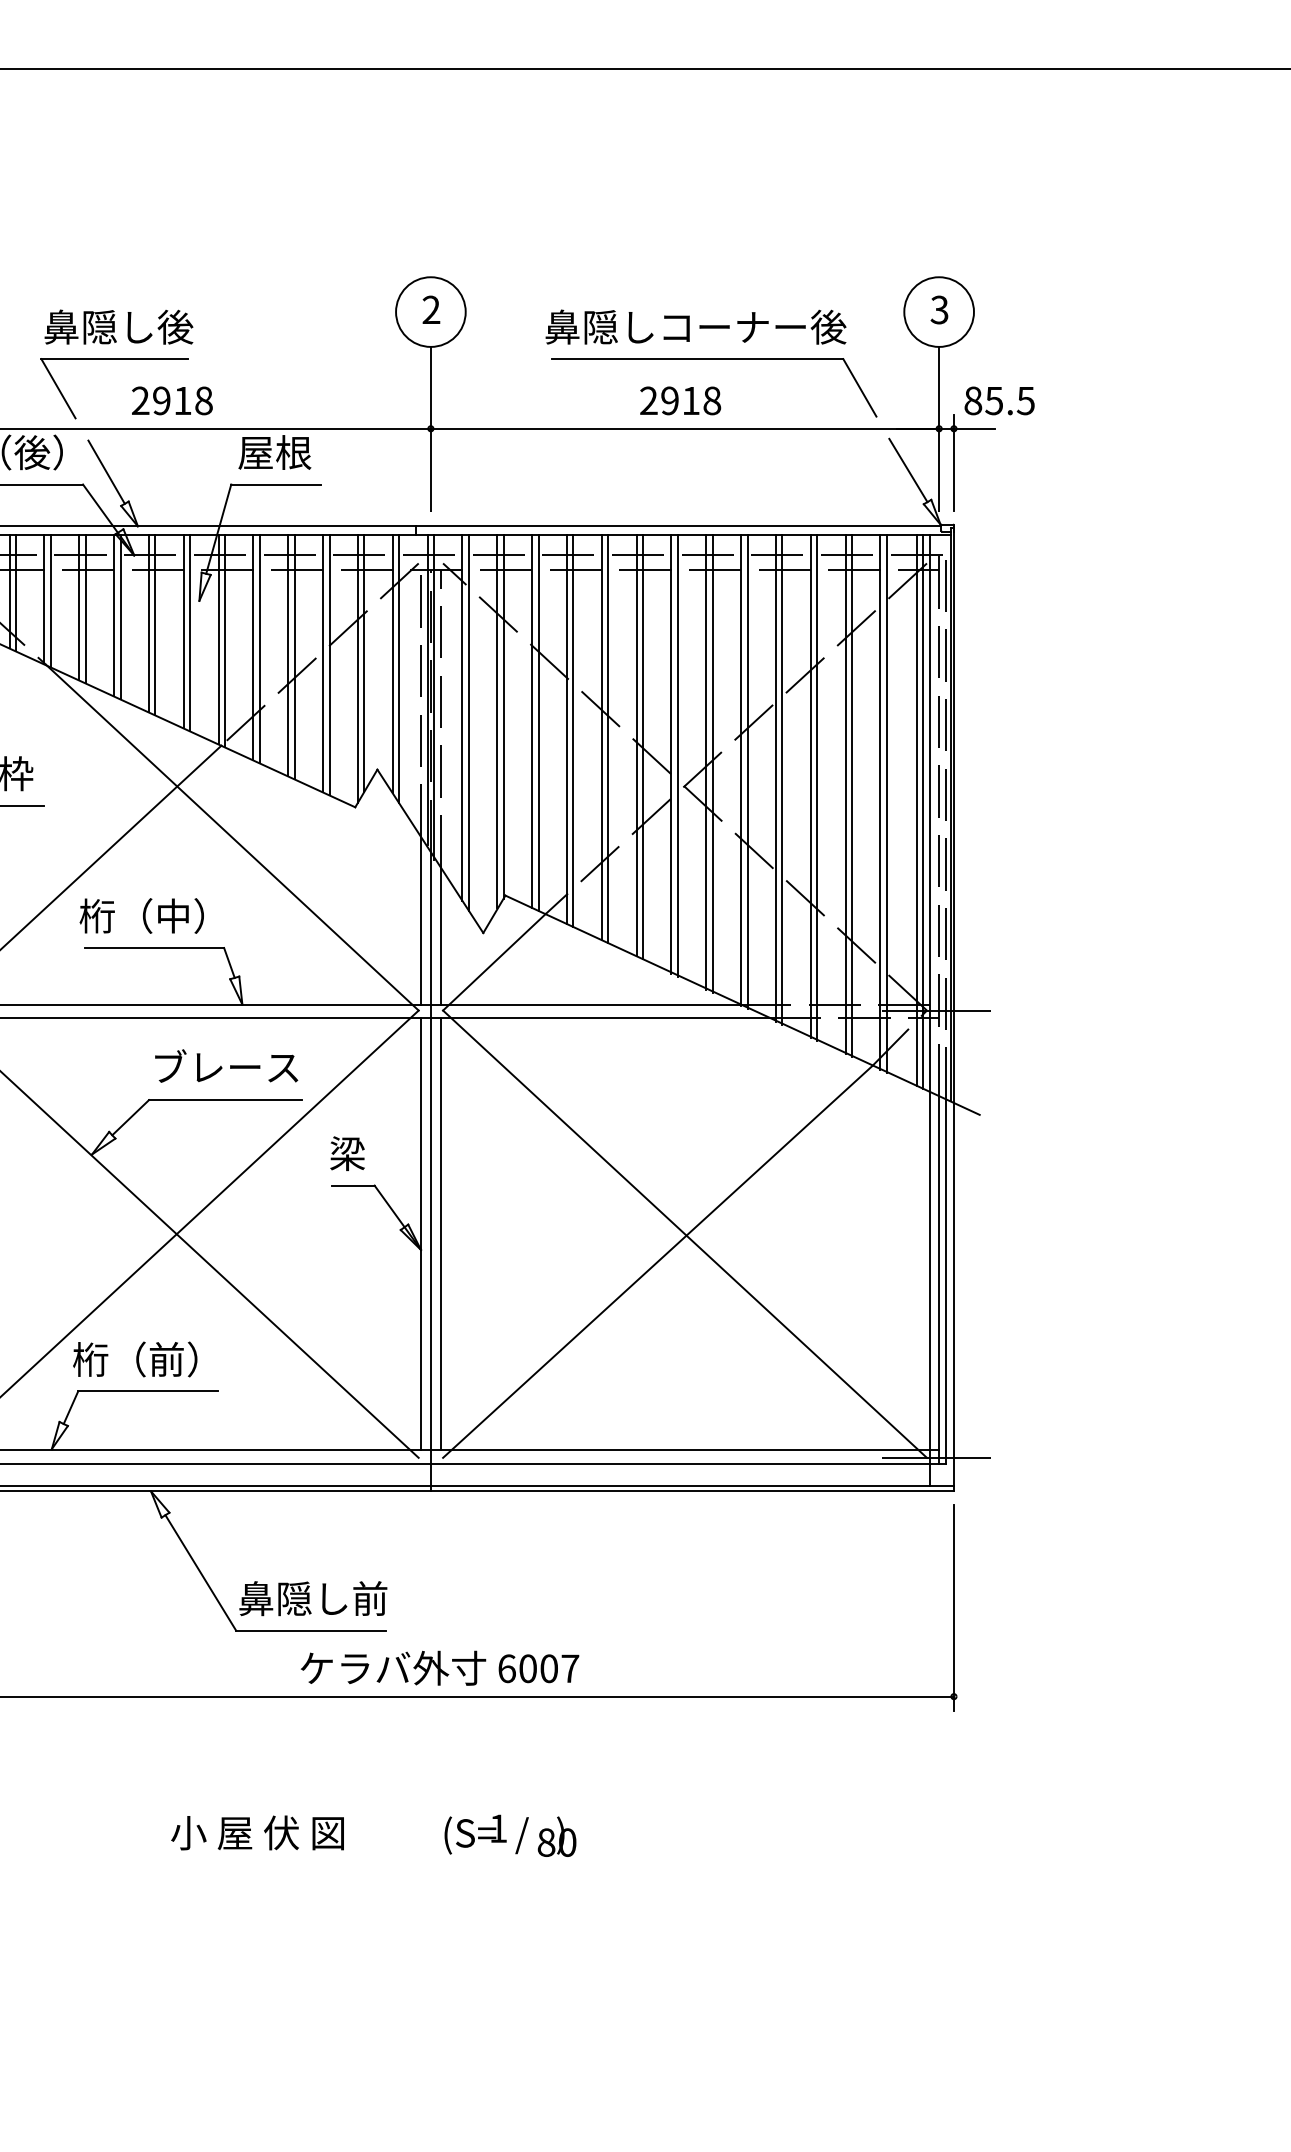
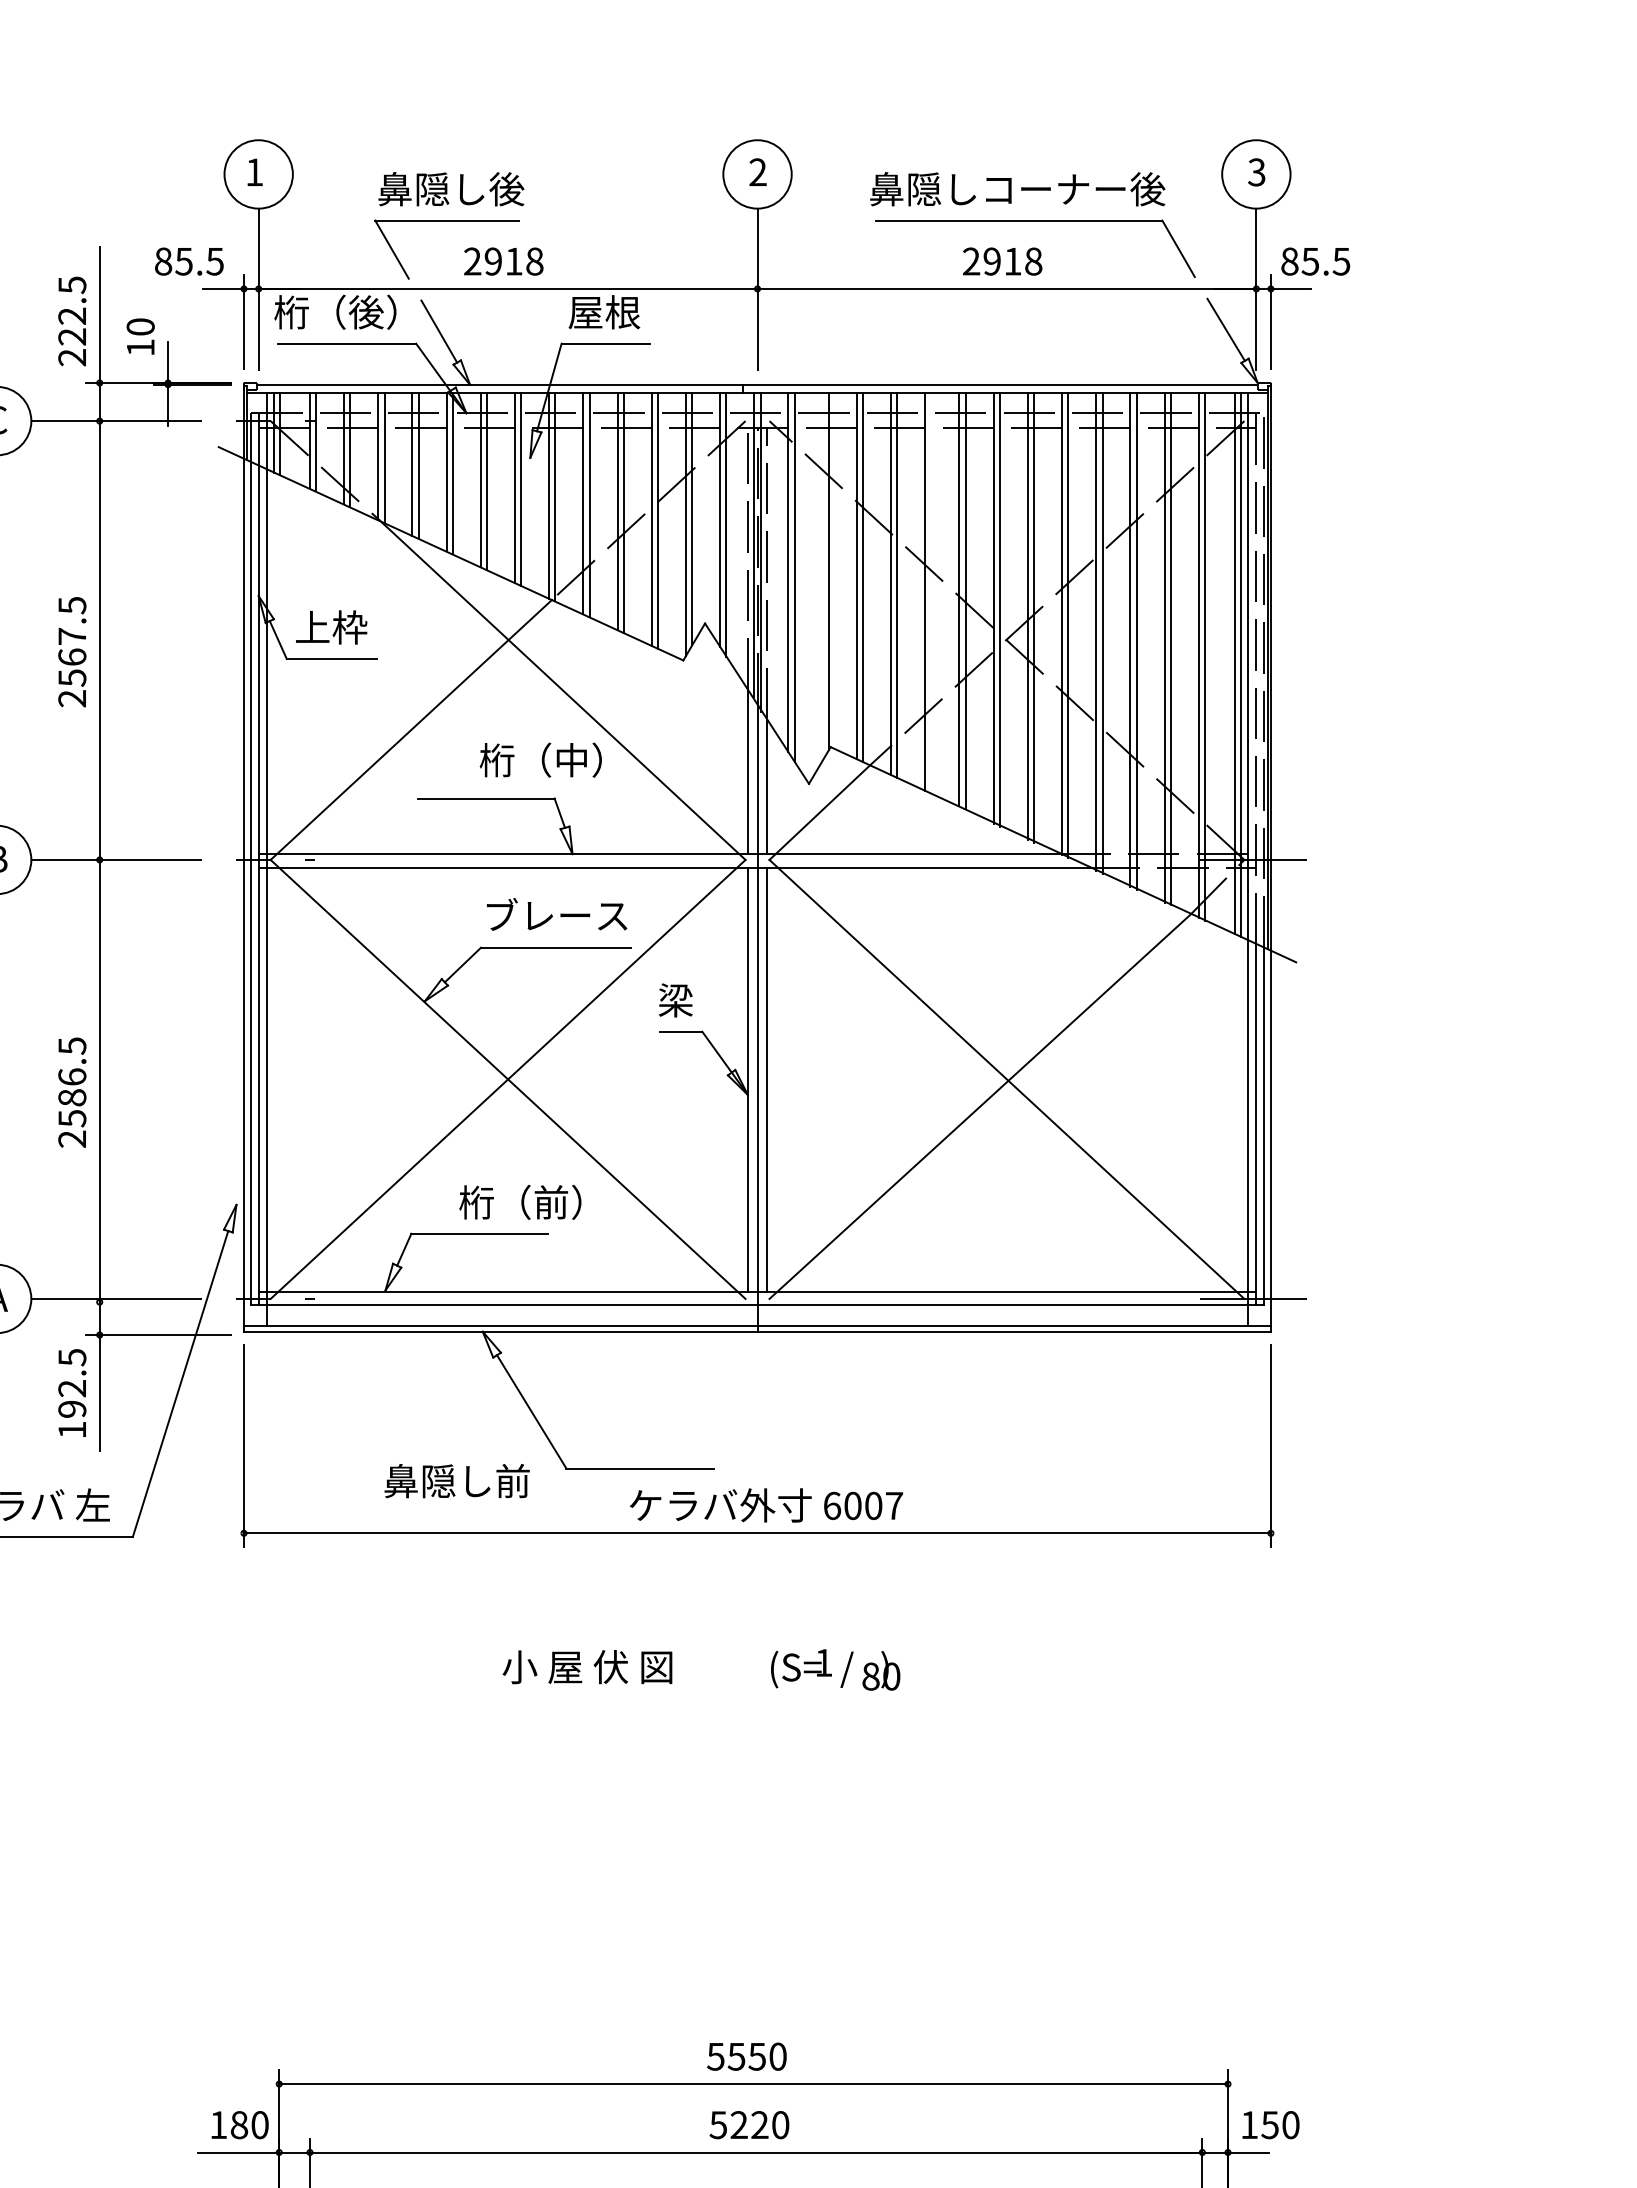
line: (497, 720) -> (822, 575), removed
line: (608, 738) -> (931, 592), removed
text: (141, 915) -> (540, 759), moved
text: (135, 1359) -> (520, 1202), moved
text: (312, 1599) -> (456, 1481), moved

